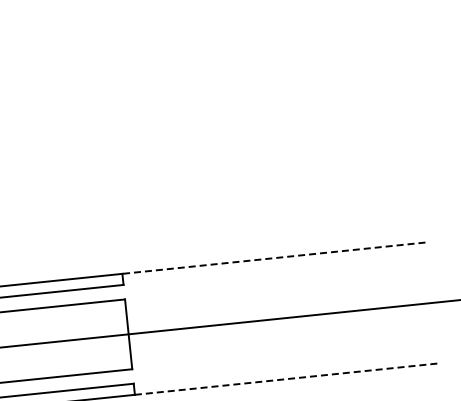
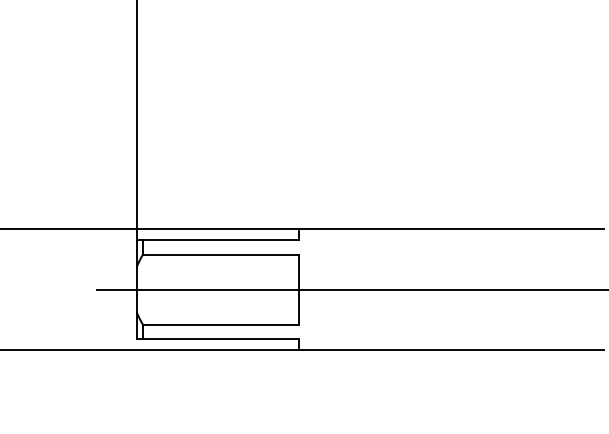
line: (273, 257) -> (450, 228), dashed -> solid
line: (286, 379) -> (451, 350), dashed -> solid

